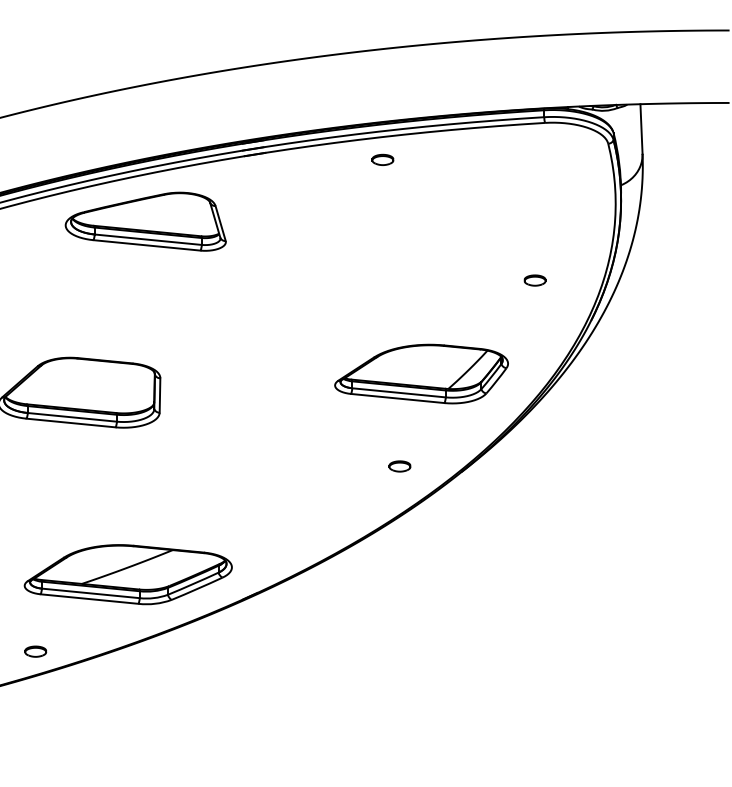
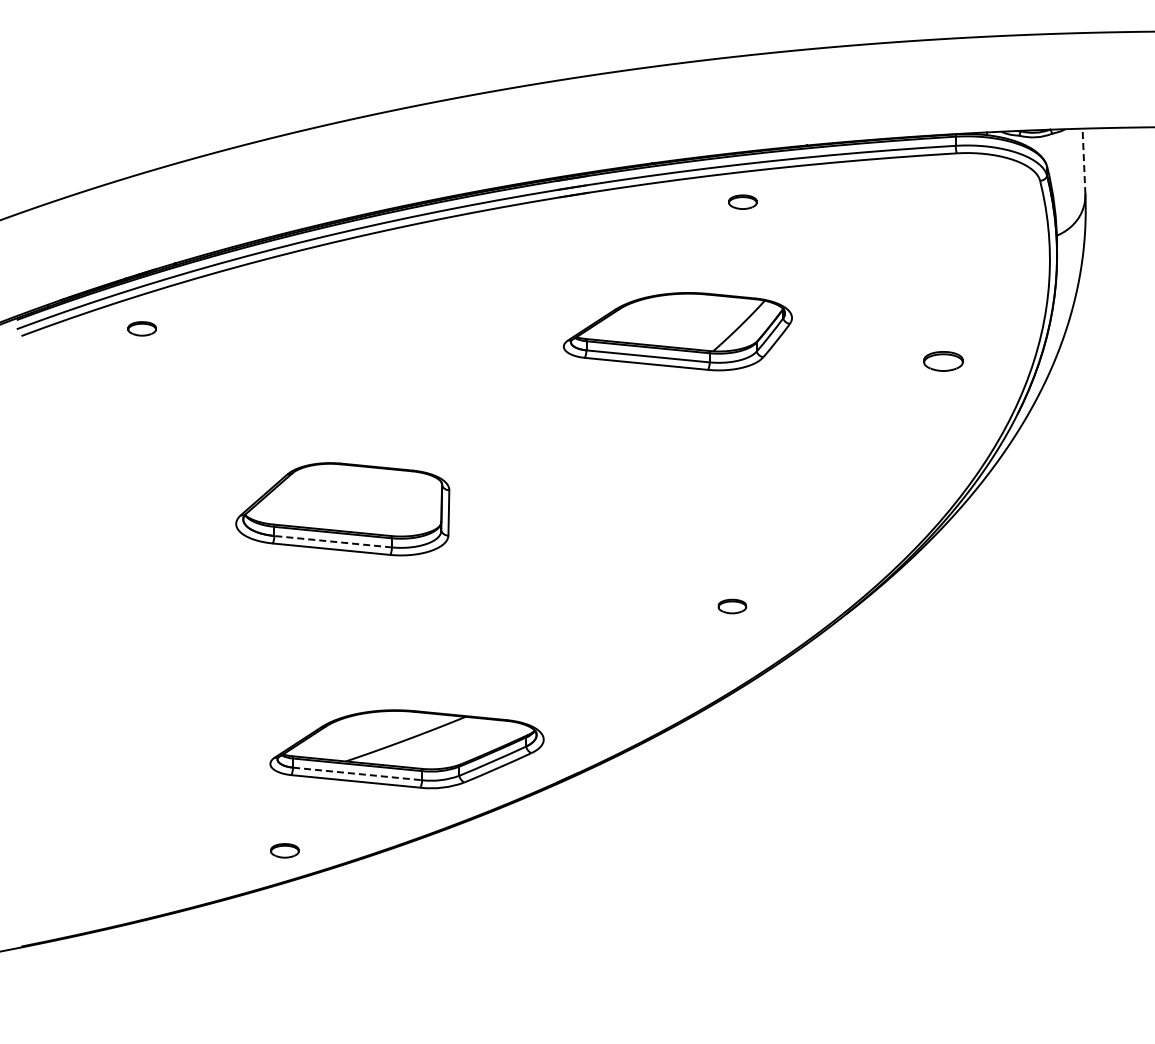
line: (641, 129) -> (1083, 161), solid -> dashed
part: (145, 221) -> (429, 283), removed
part: (534, 279) -> (943, 360), size x1.4
part: (421, 373) -> (677, 331), moved
line: (71, 417) -> (332, 541), solid -> dashed
part: (399, 466) -> (731, 606), moved
line: (90, 593) -> (357, 773), solid -> dashed

